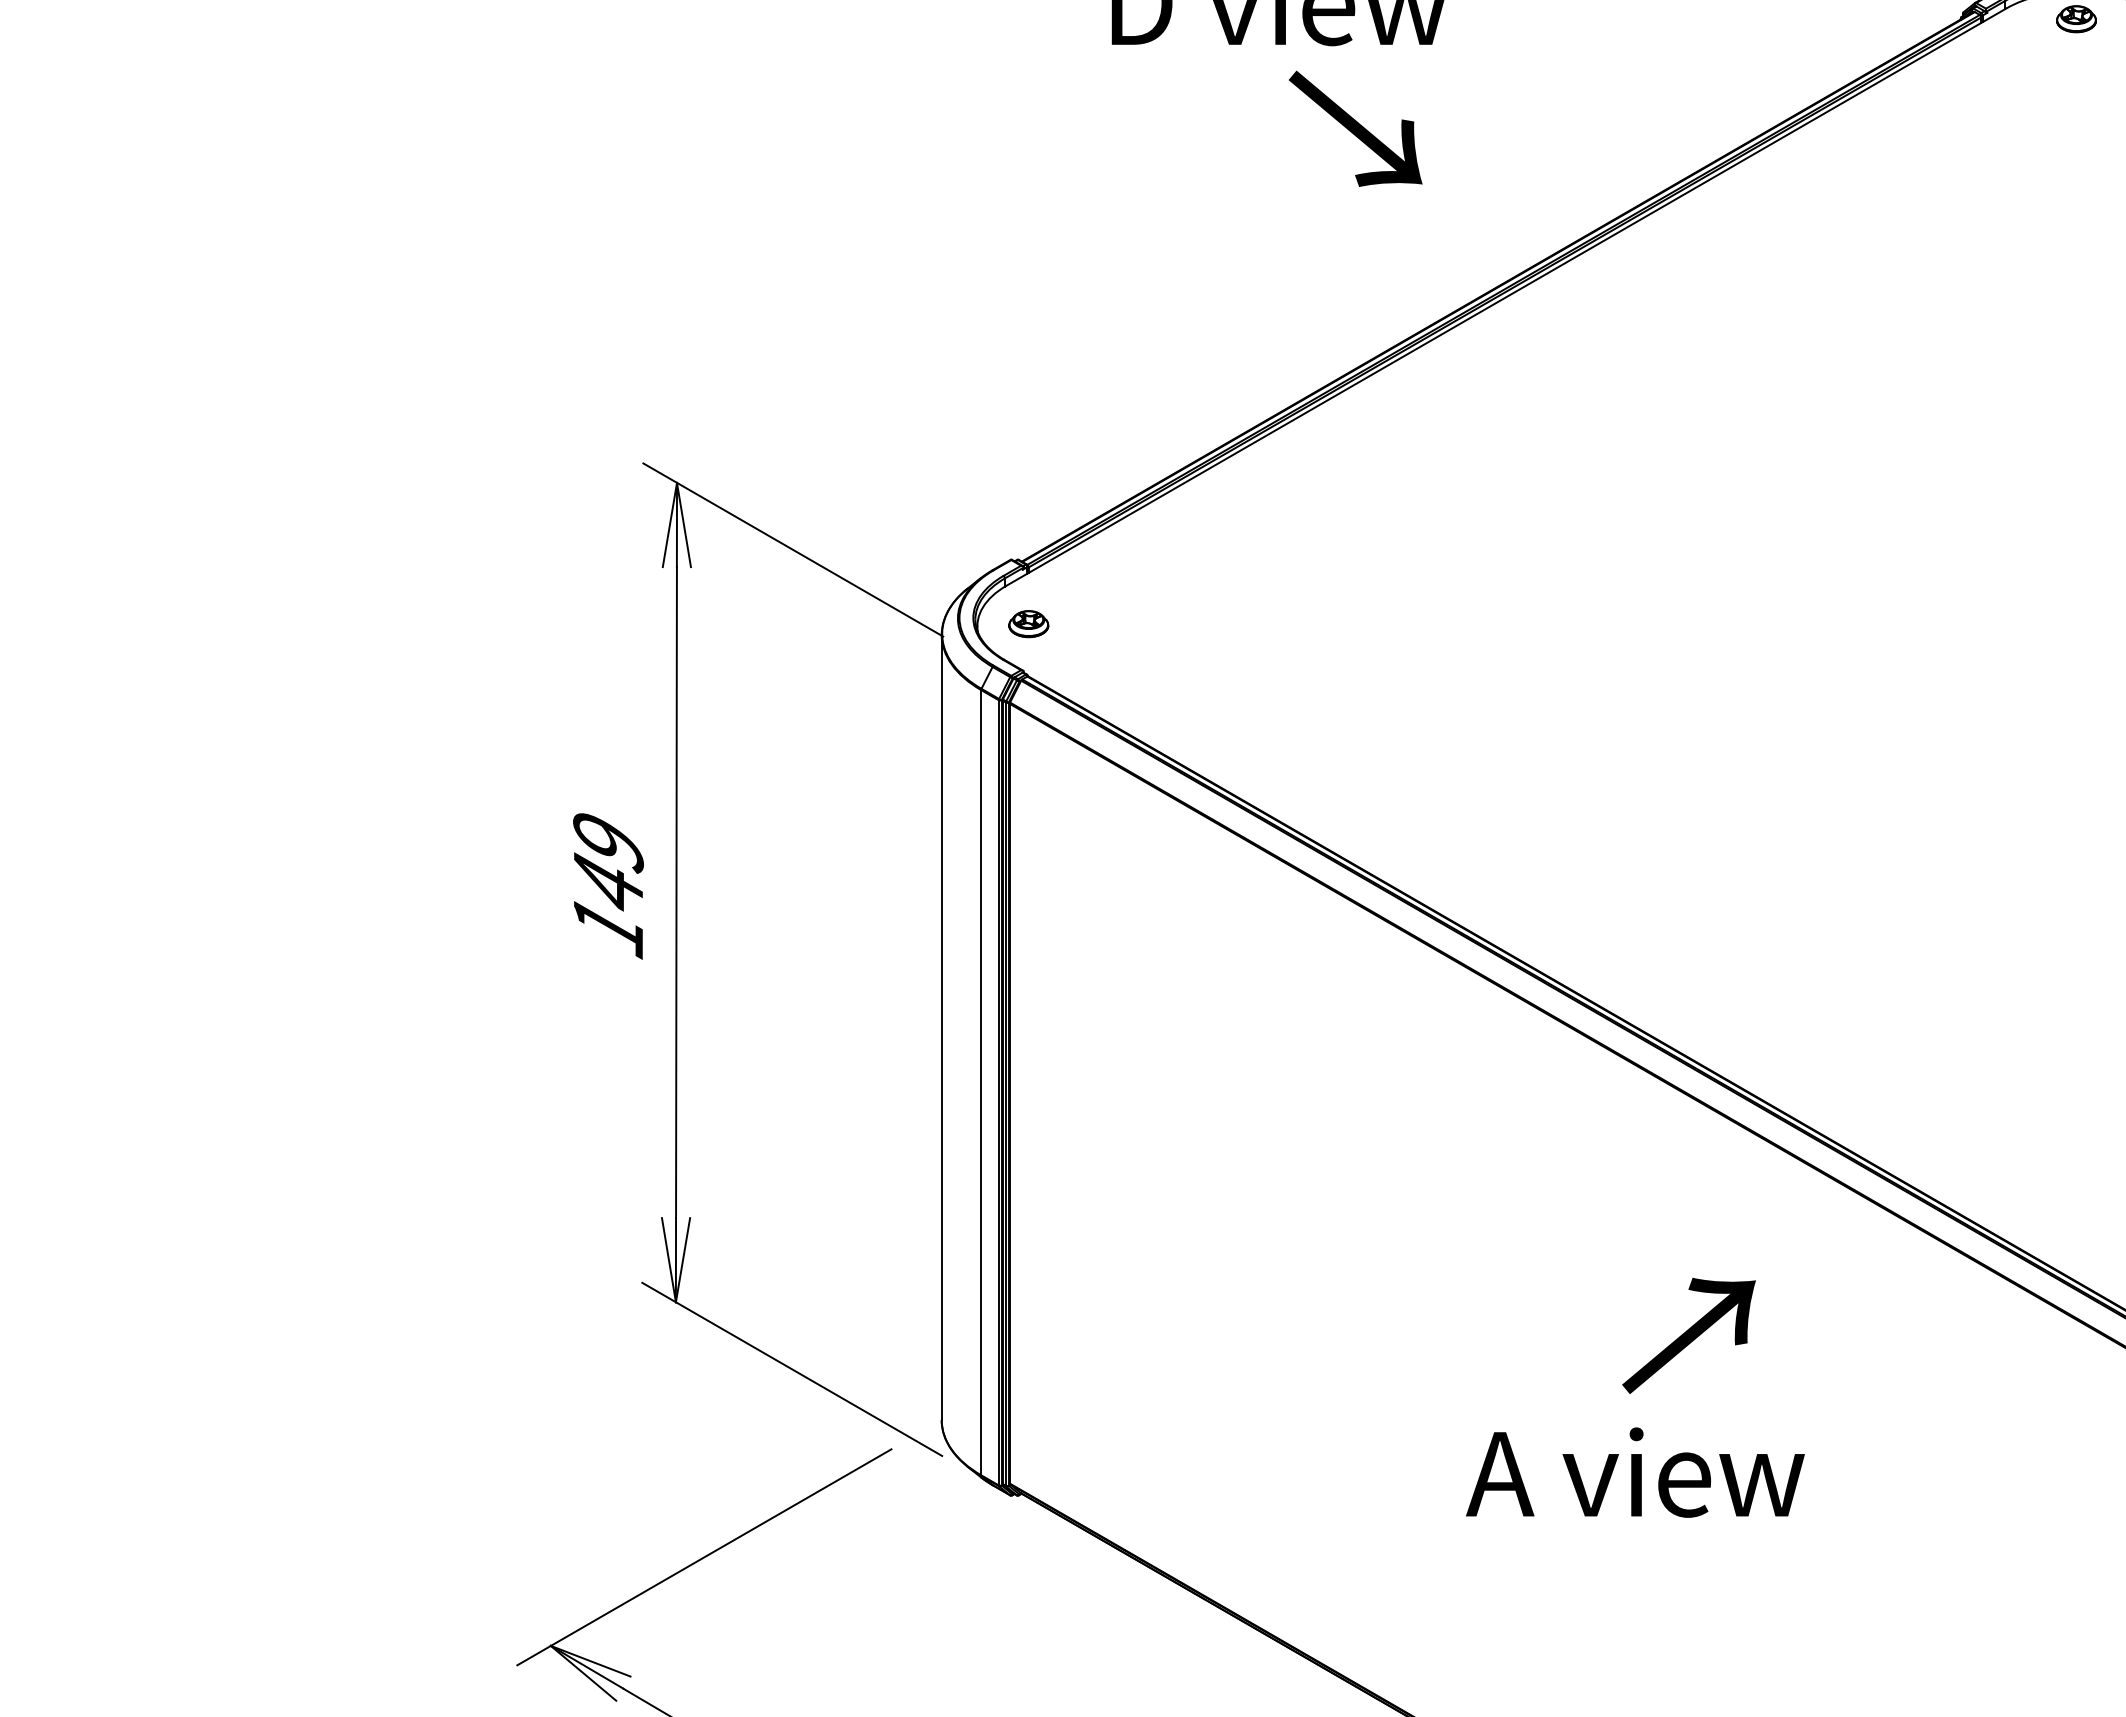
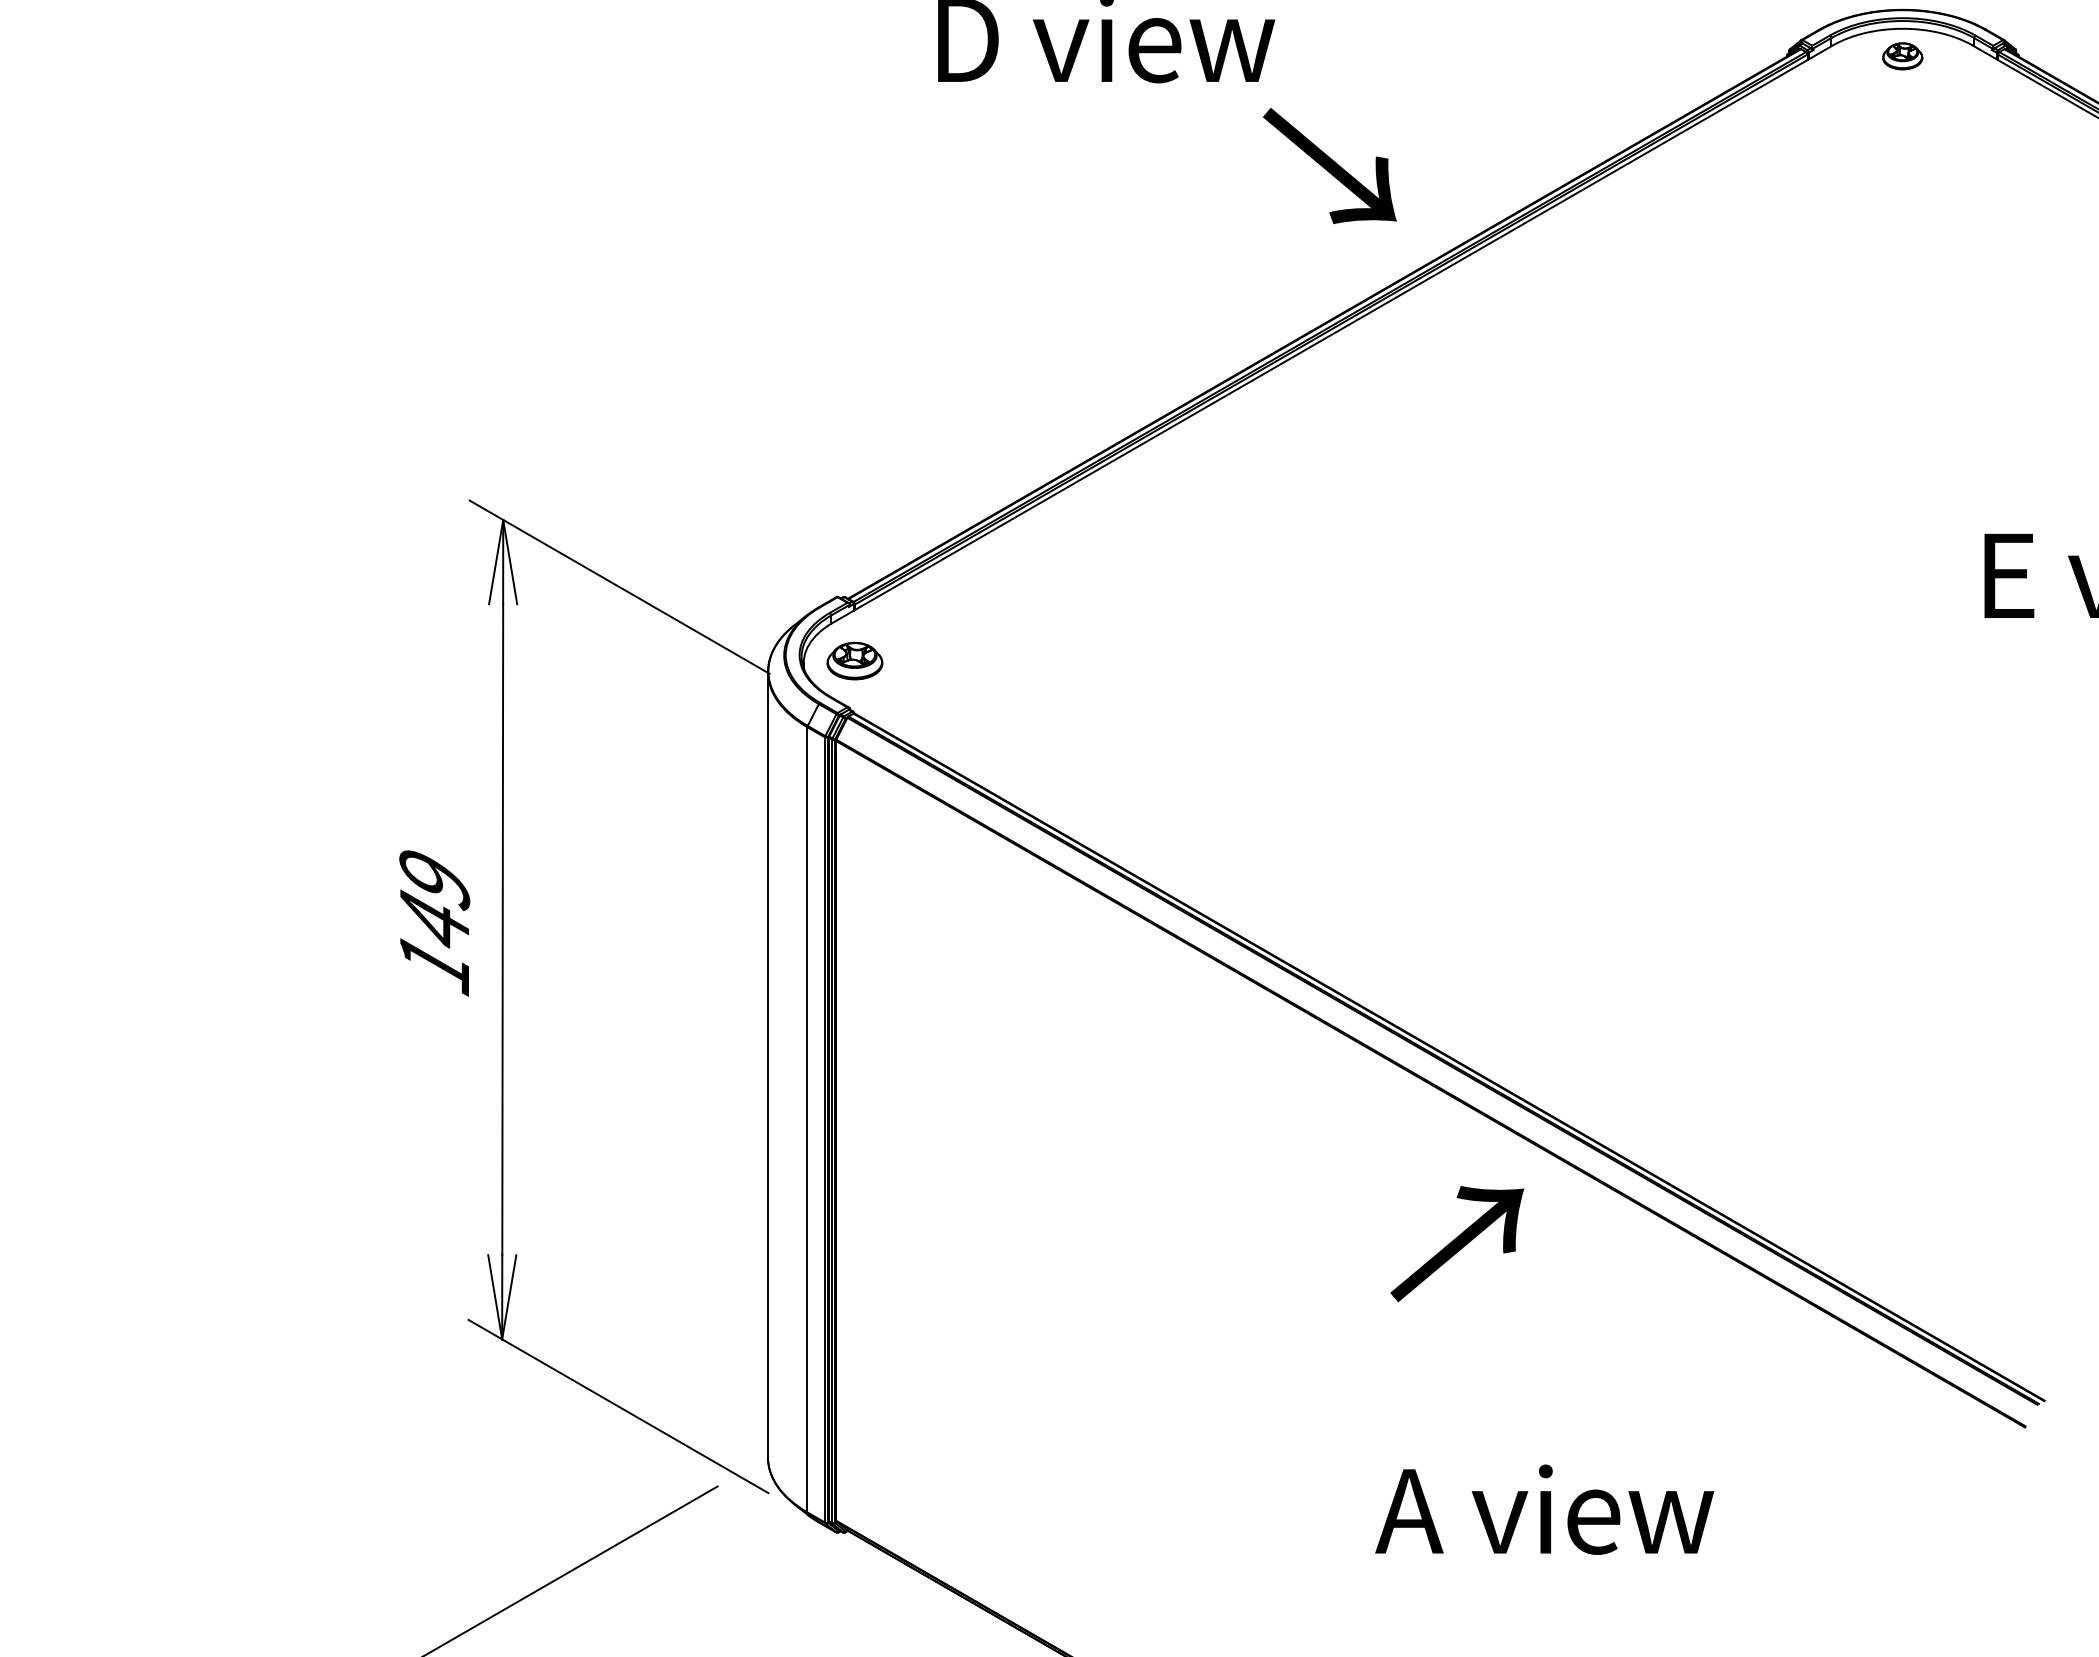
text: (1355, 128) -> (1329, 165), moved
part: (1028, 624) -> (854, 661), size x1.4
text: (1688, 1335) -> (1456, 1243), moved
text: (1635, 1472) -> (1544, 1509), moved

